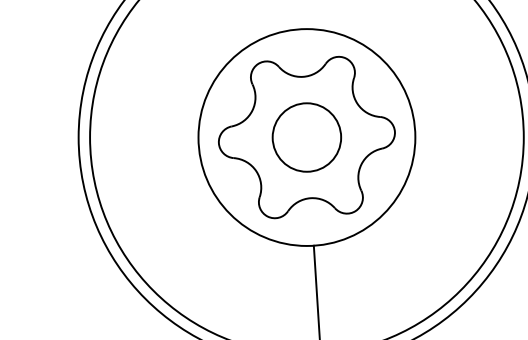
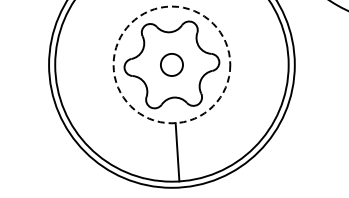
circle: (306, 136) -> (171, 64), size x0.6
circle: (306, 136) -> (171, 64), solid -> dashed

